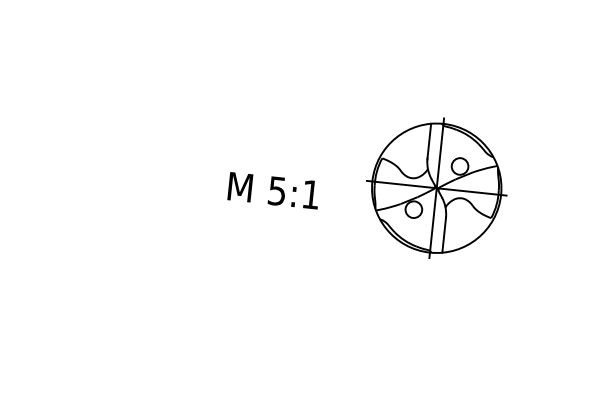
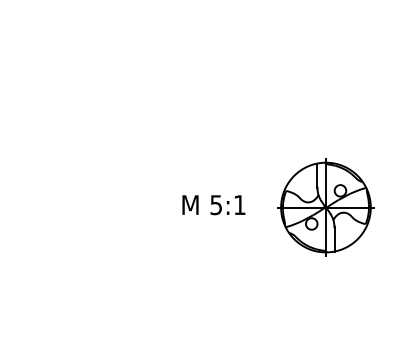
text: (273, 191) -> (213, 205), moved

